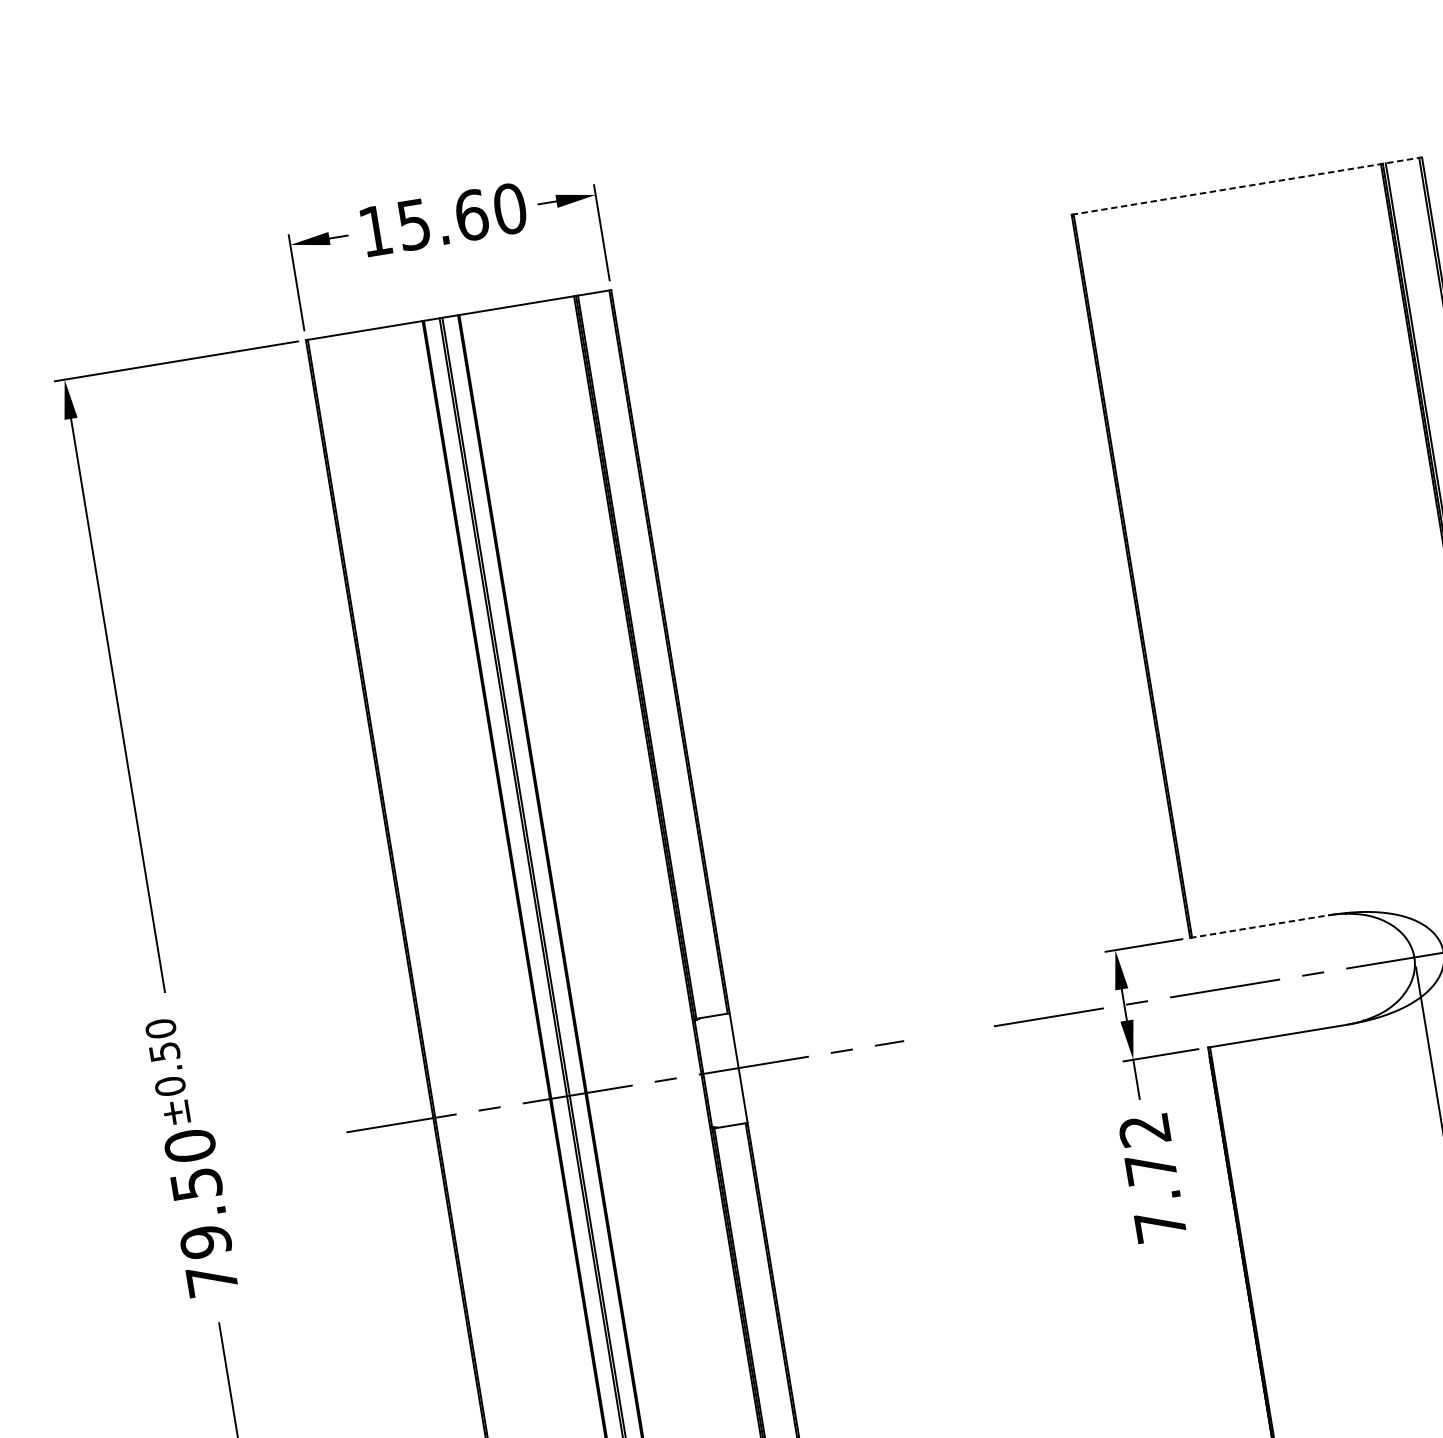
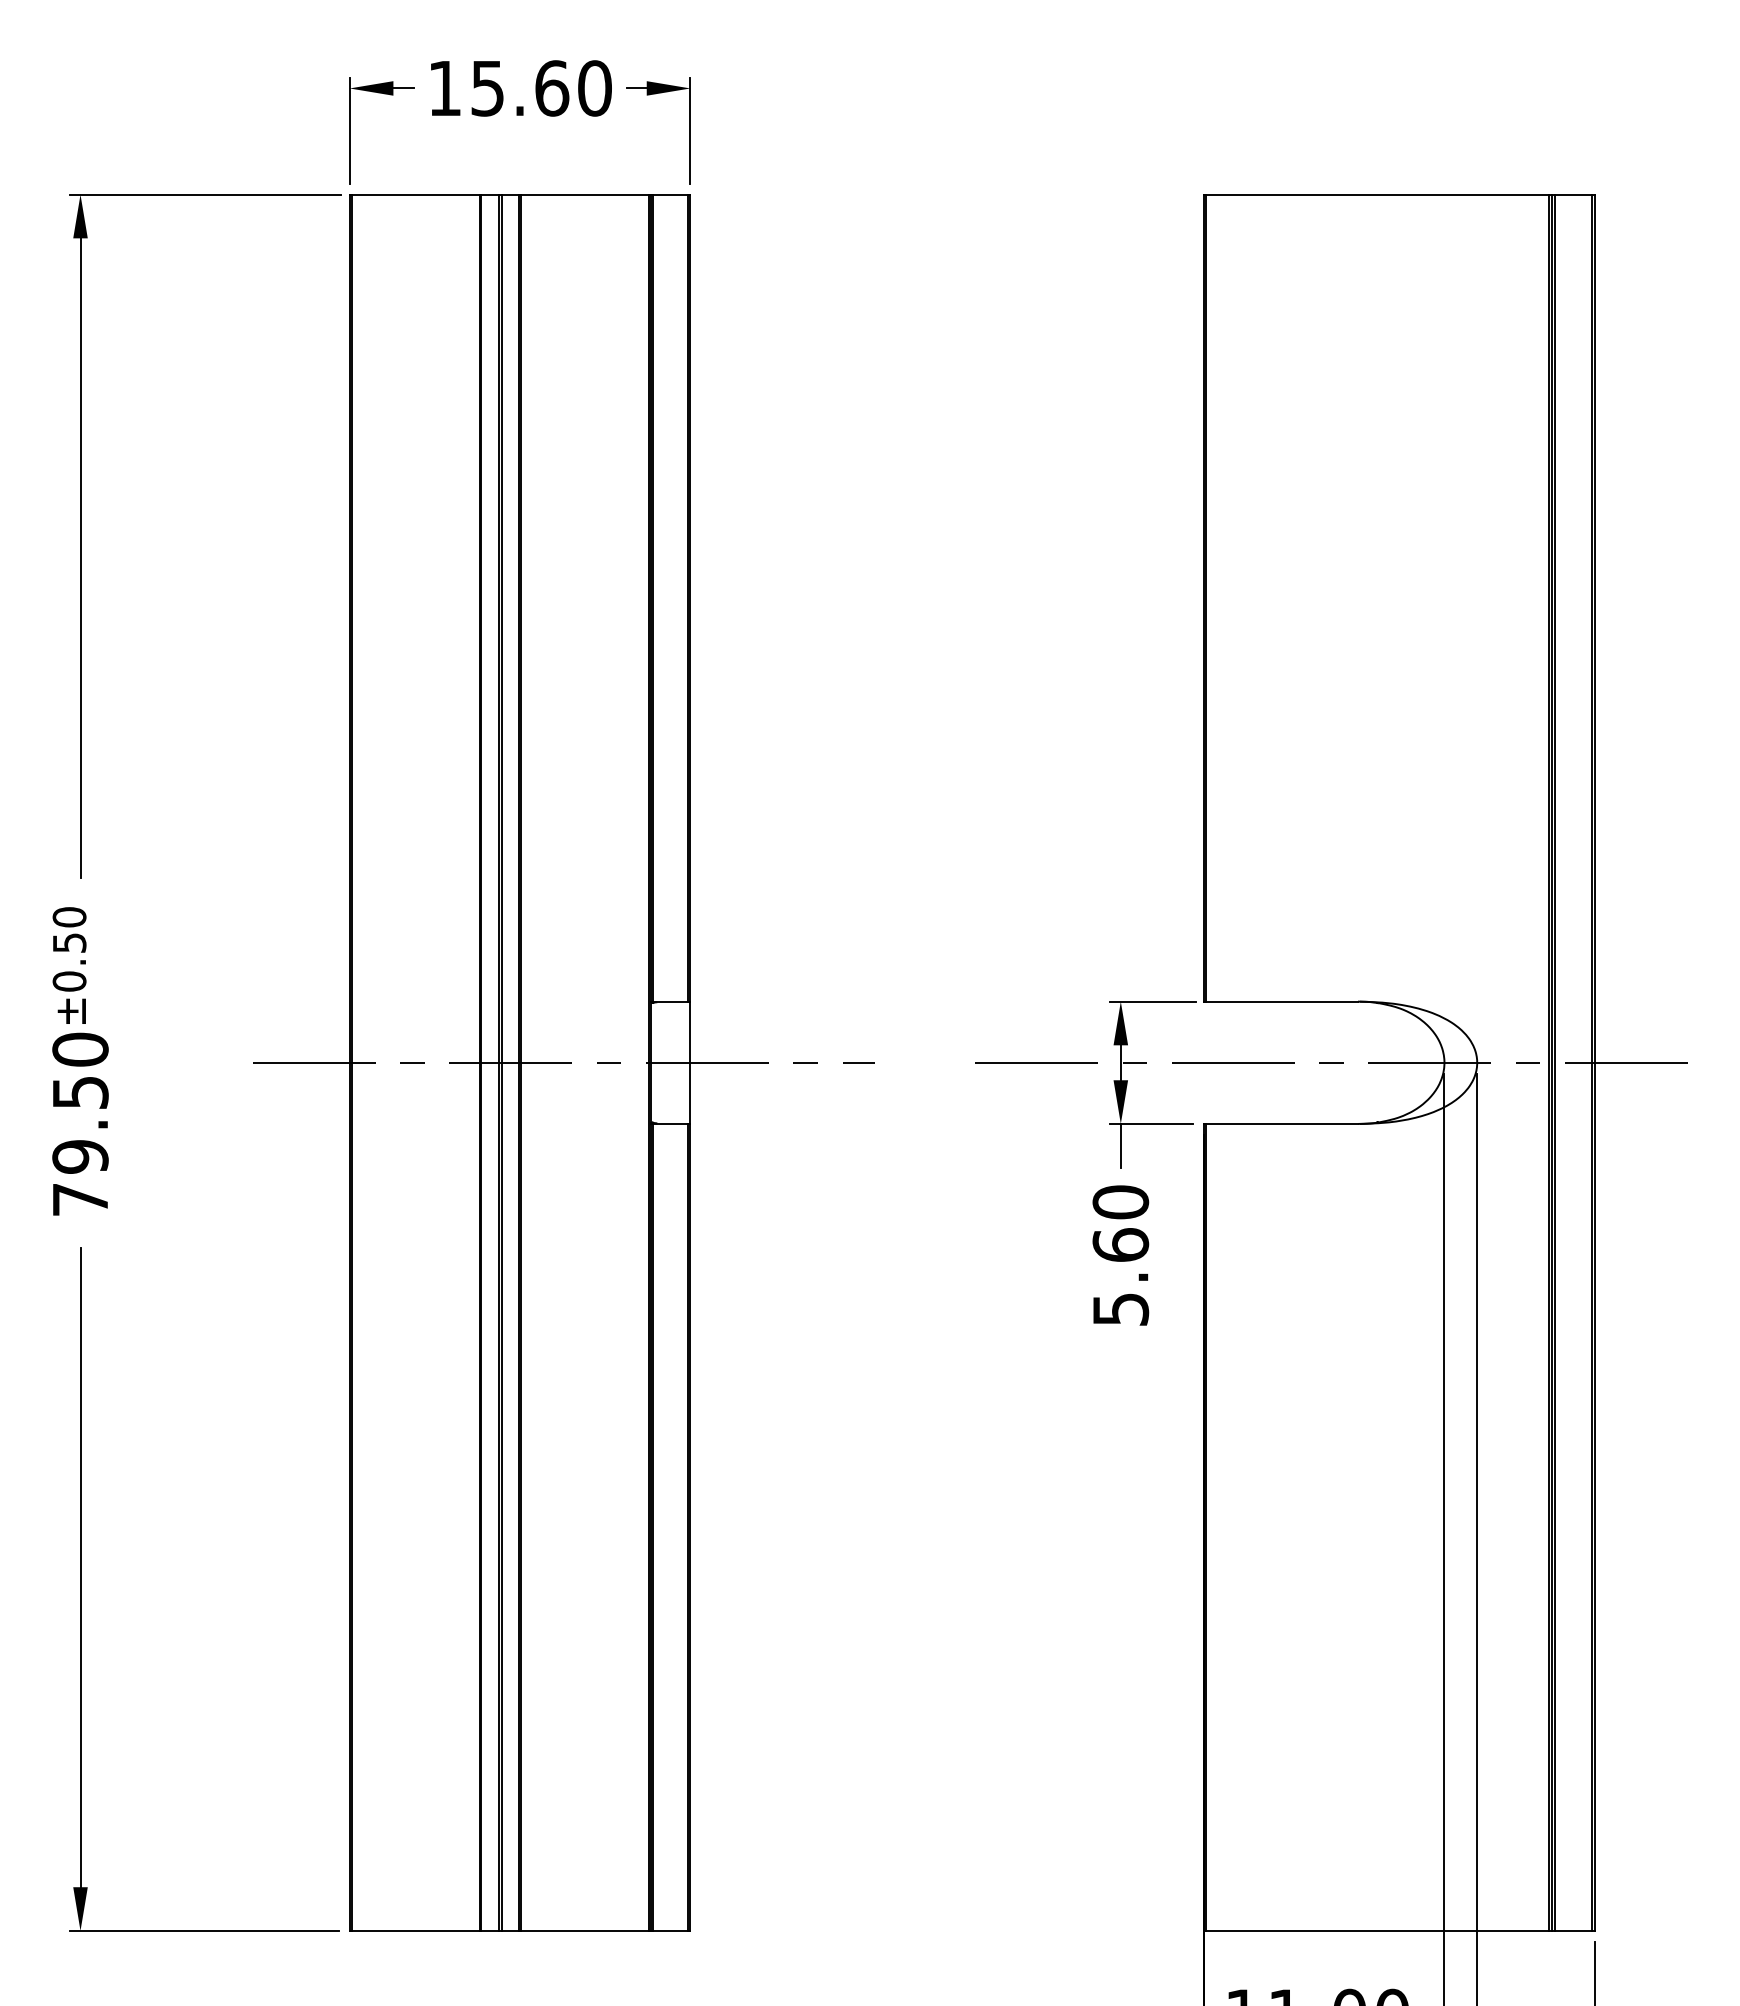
line: (1247, 185) -> (1400, 194), dashed -> solid
line: (1259, 926) -> (1281, 1001), dashed -> solid
text: (1152, 1177) -> (1120, 1255), 7.72 -> 5.60

